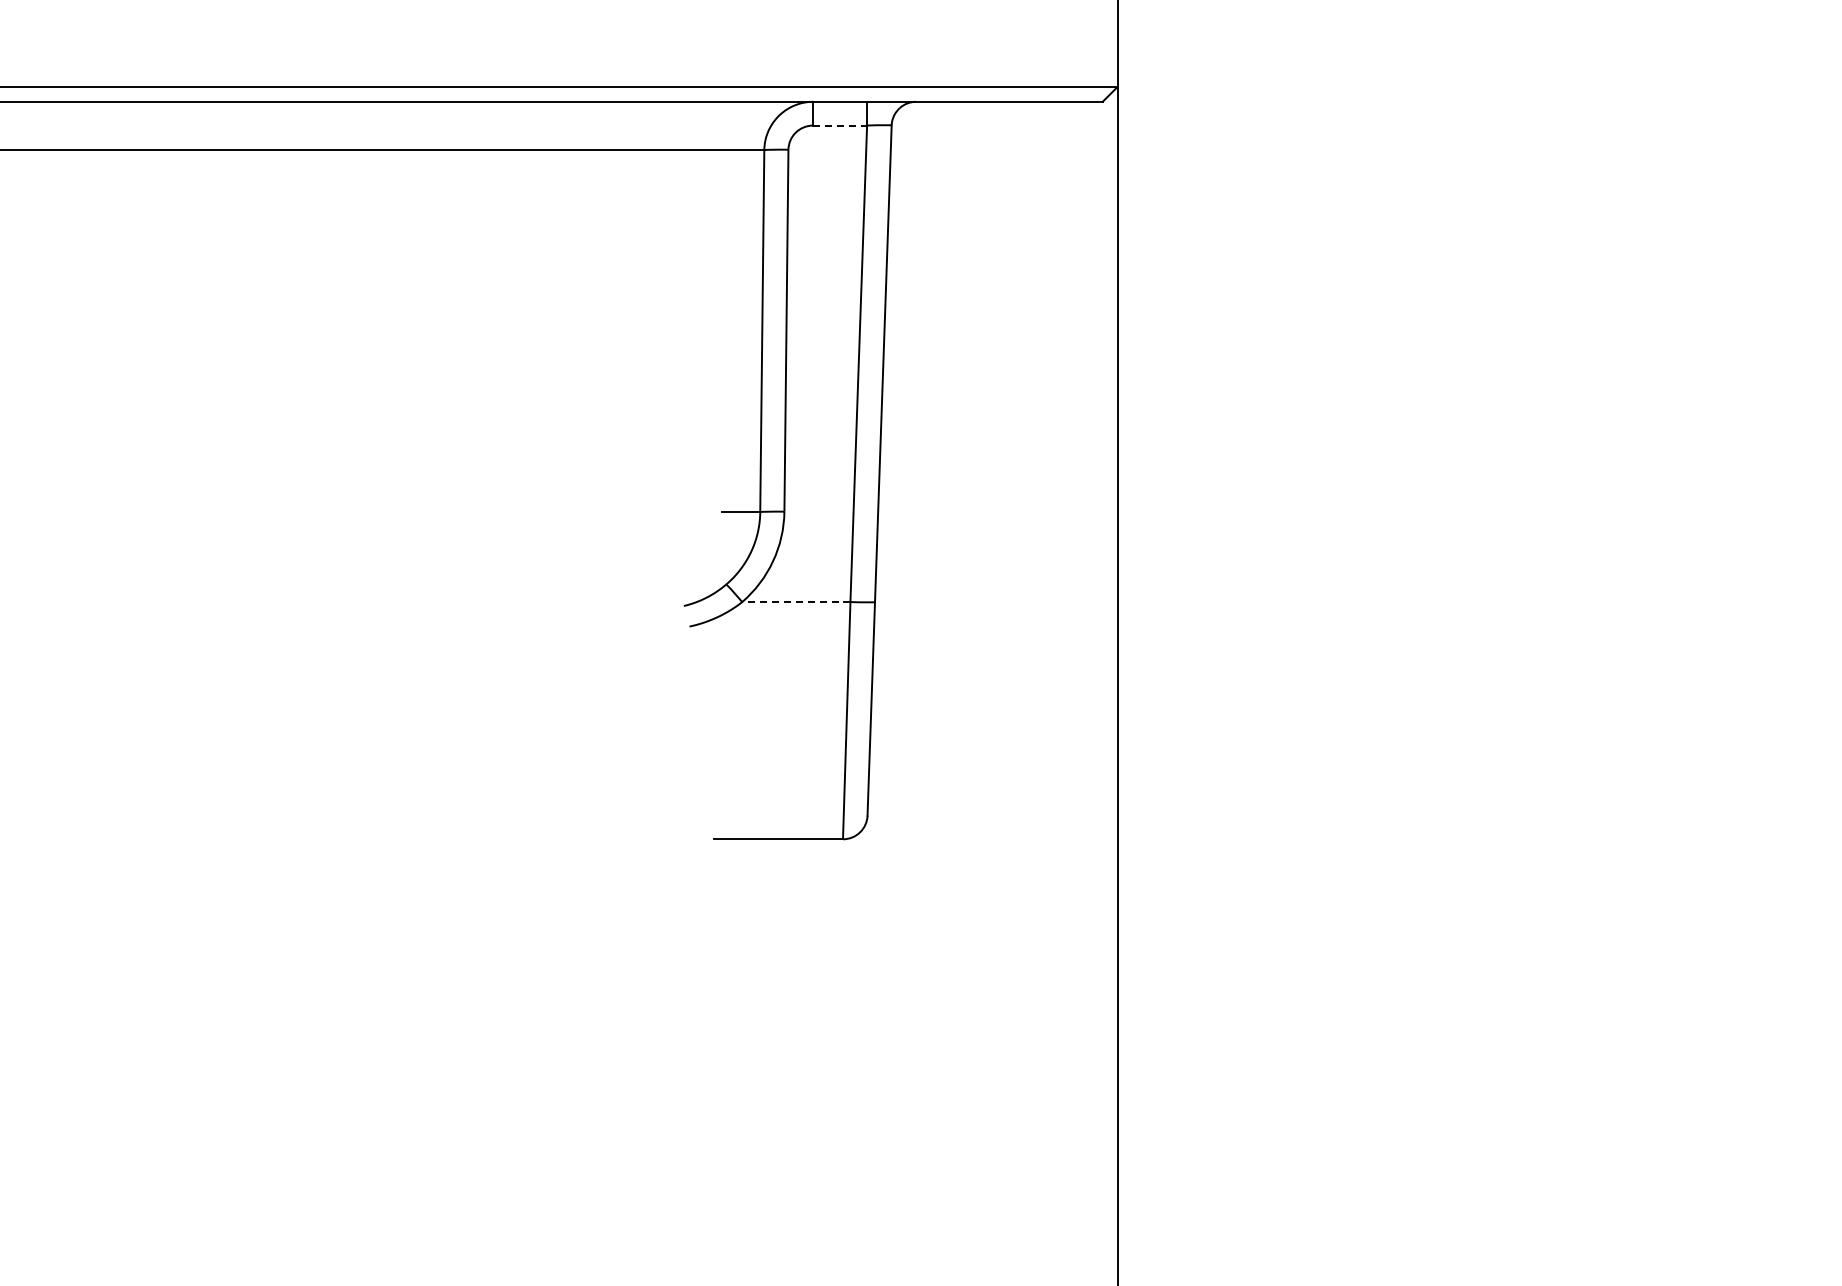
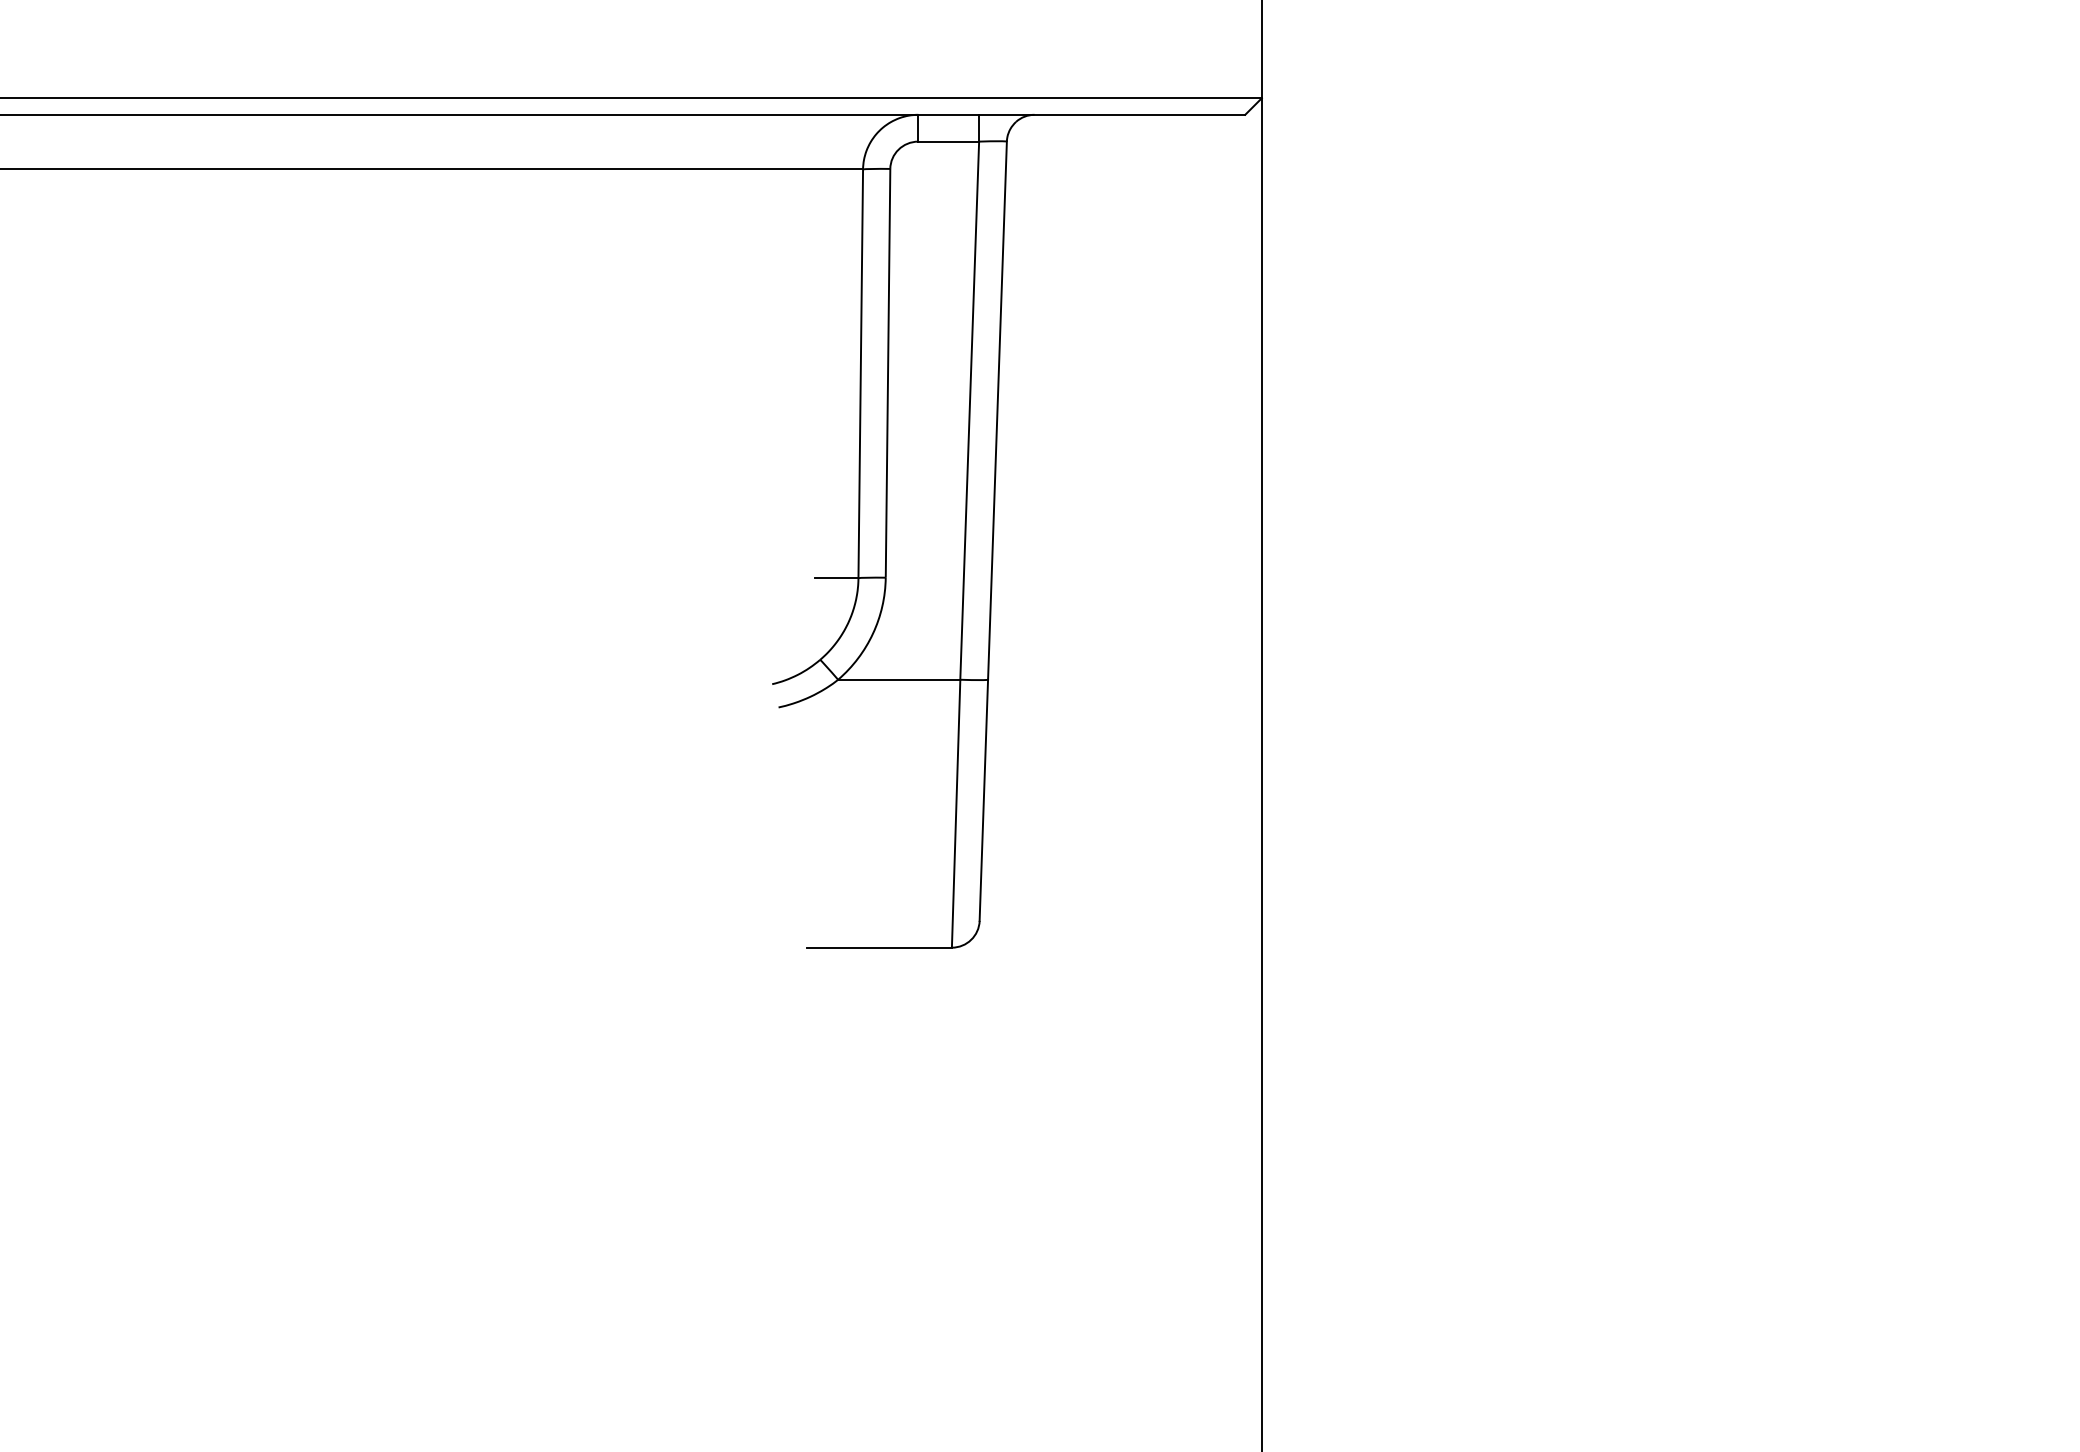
line: (840, 125) -> (949, 141), dashed -> solid
line: (795, 602) -> (898, 680), dashed -> solid

